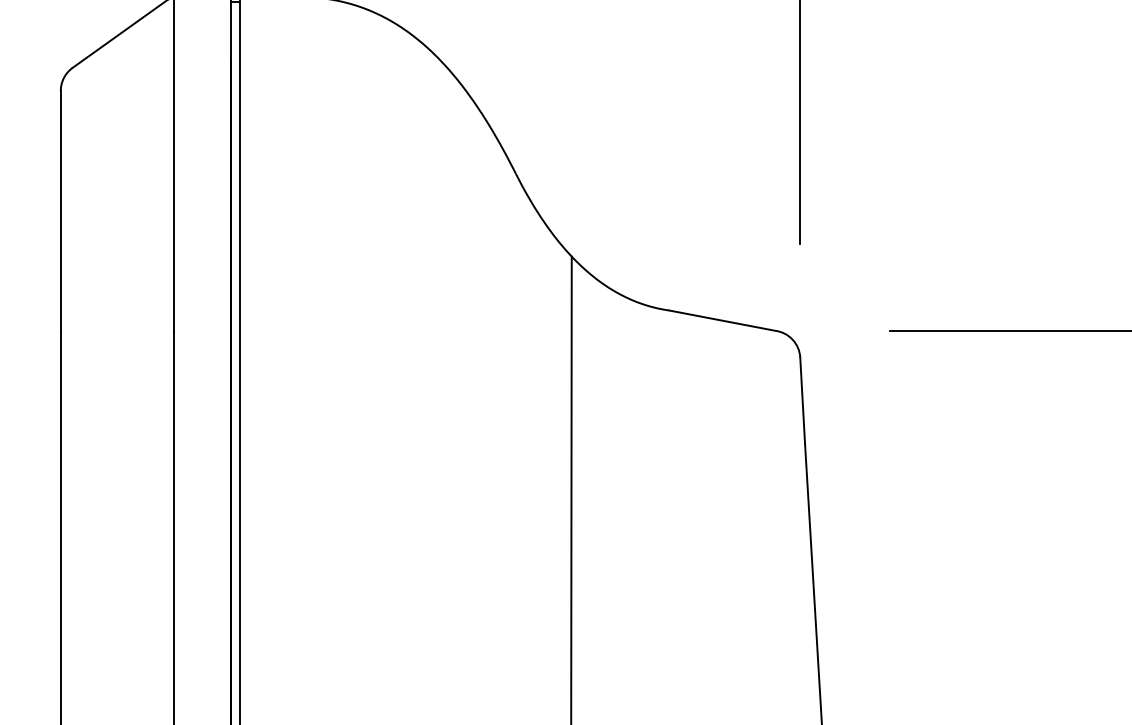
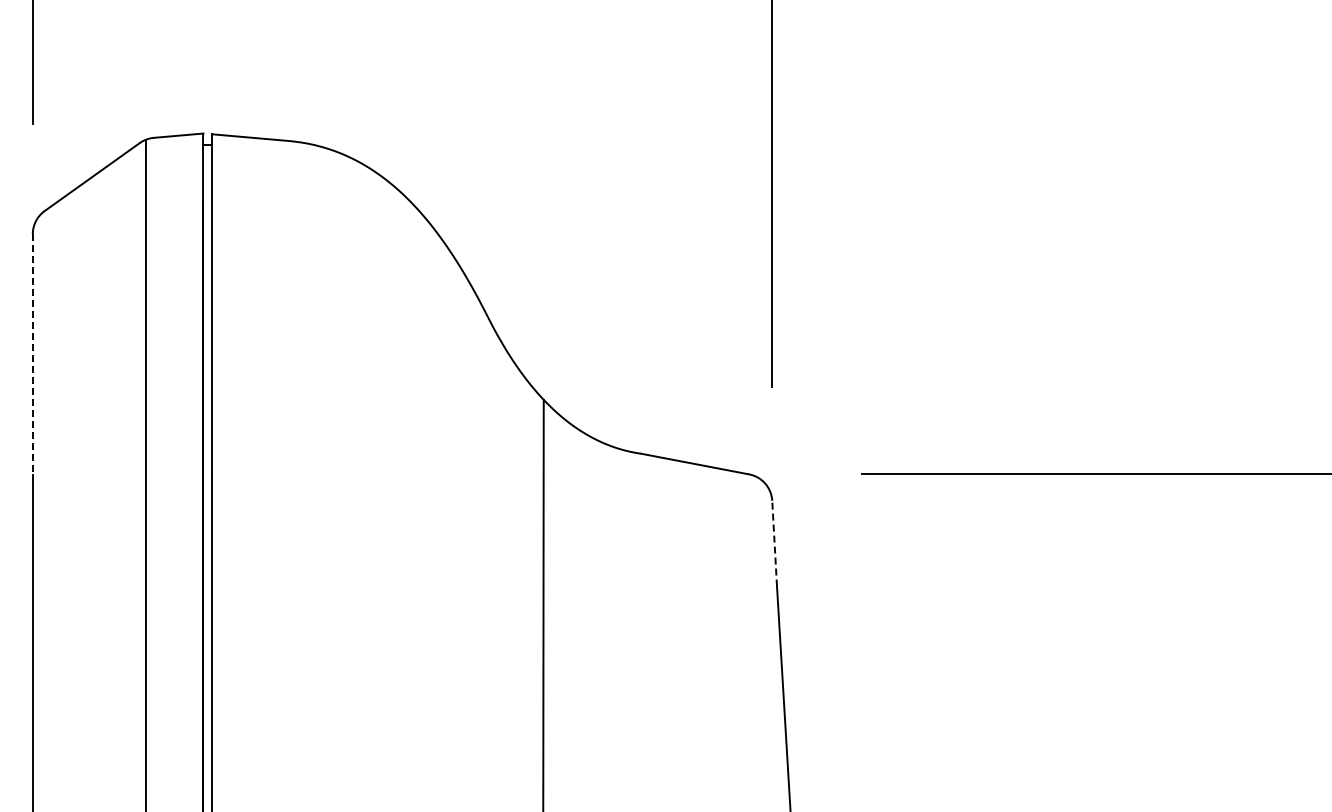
line: (60, 212) -> (32, 355), solid -> dashed
line: (802, 400) -> (774, 543), solid -> dashed

